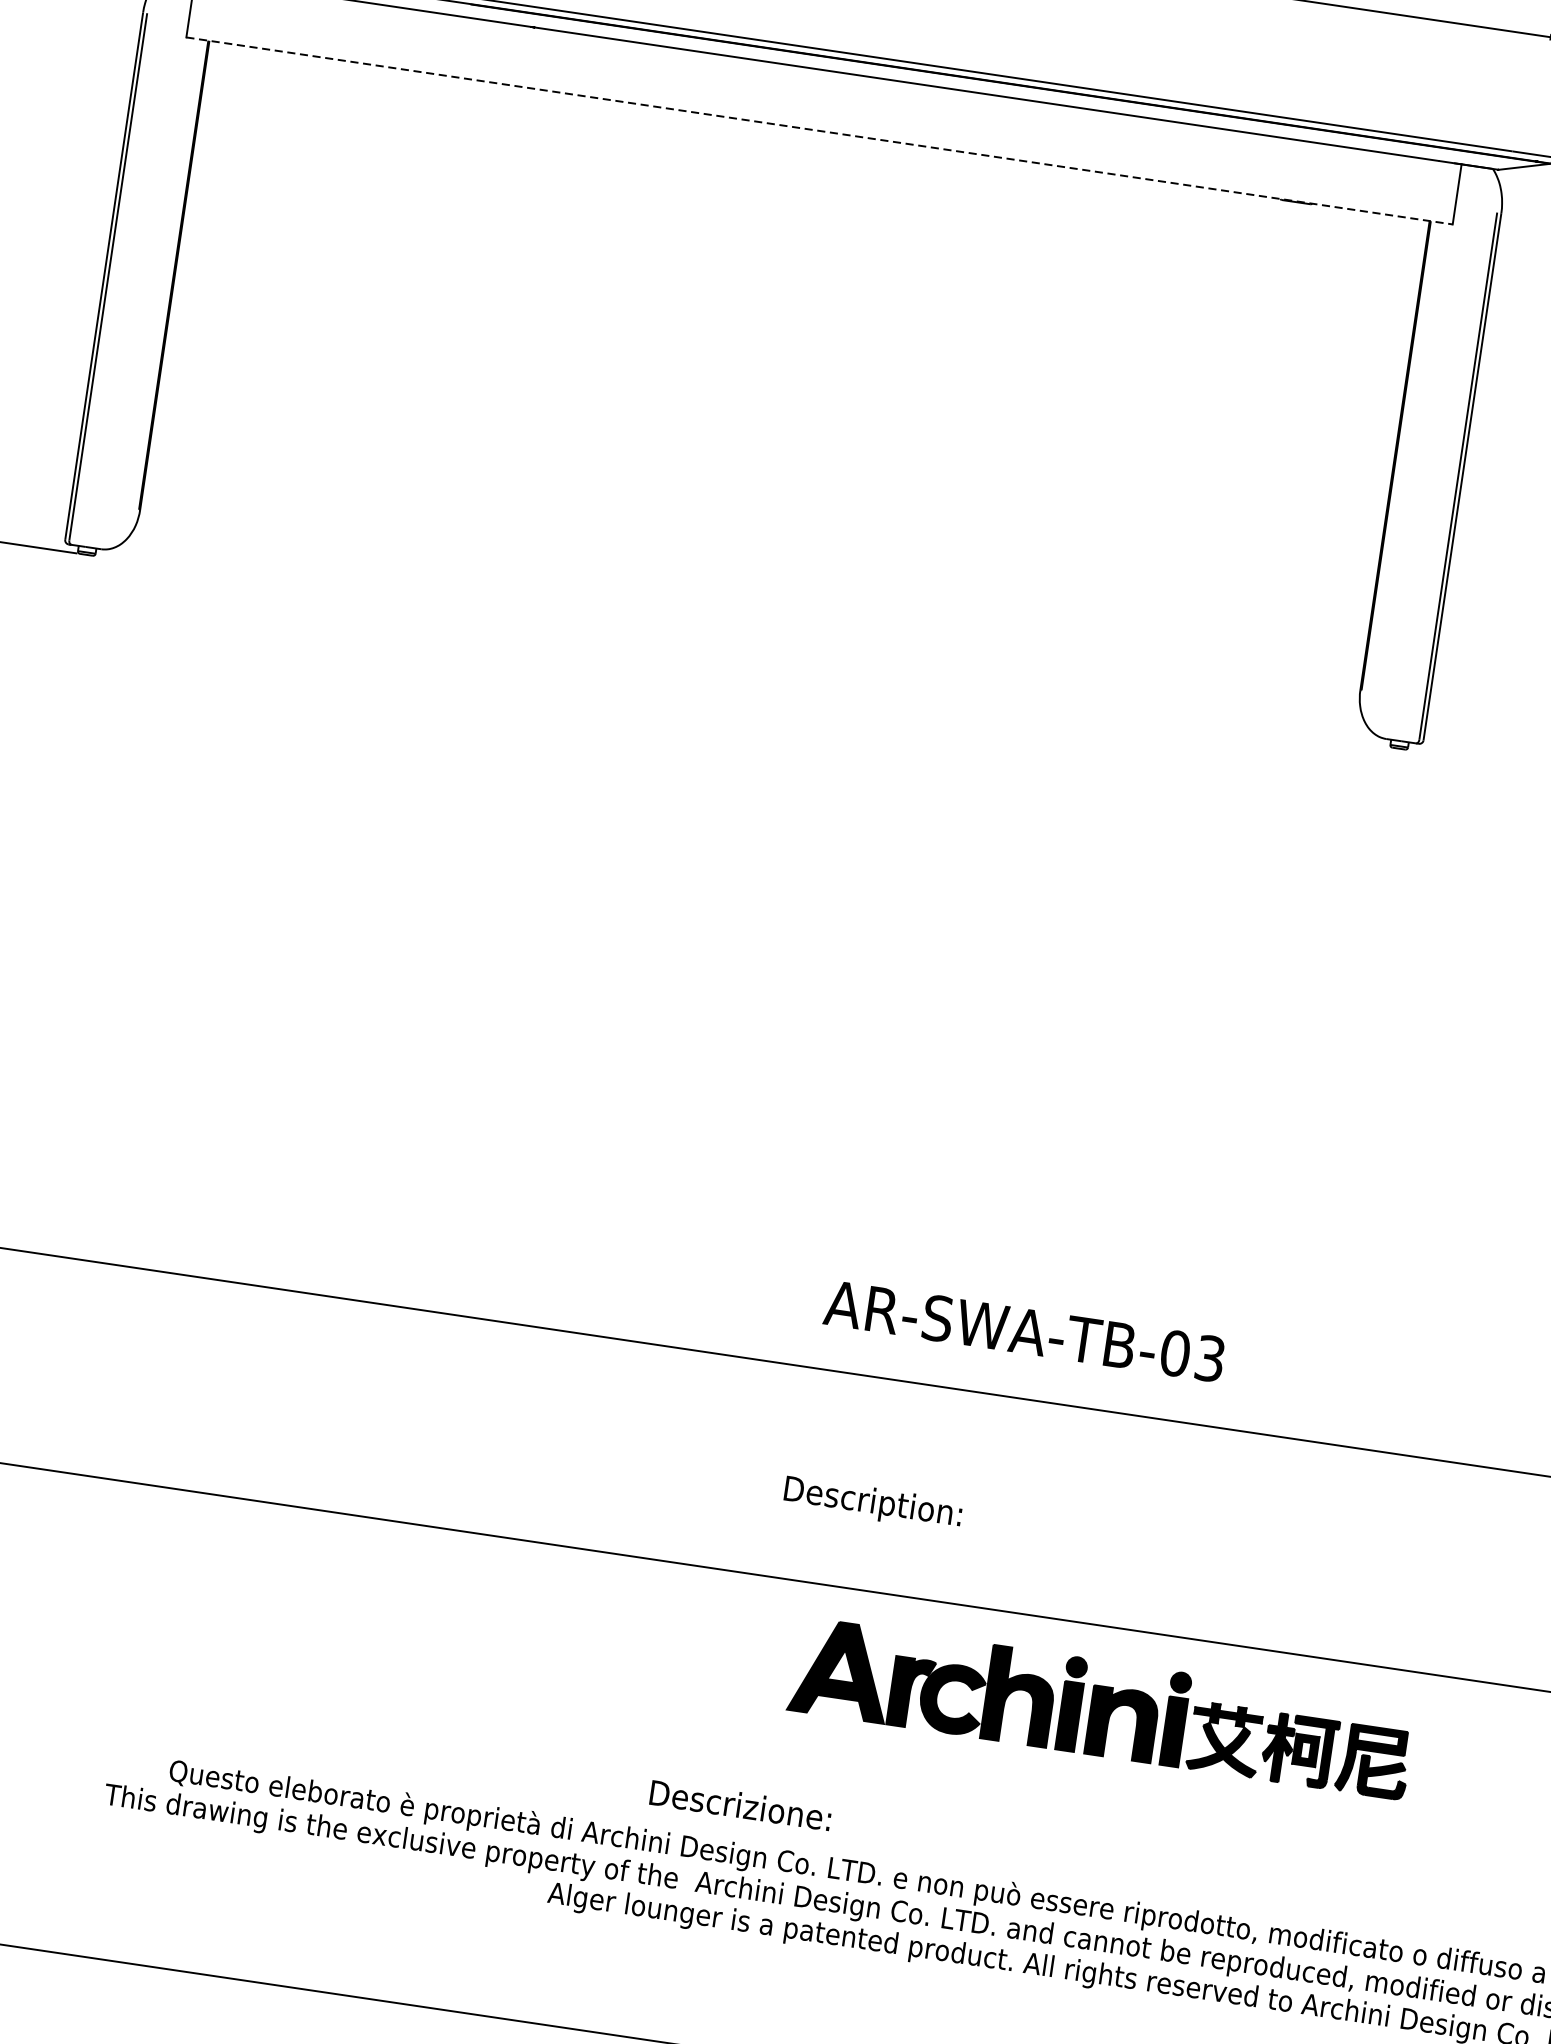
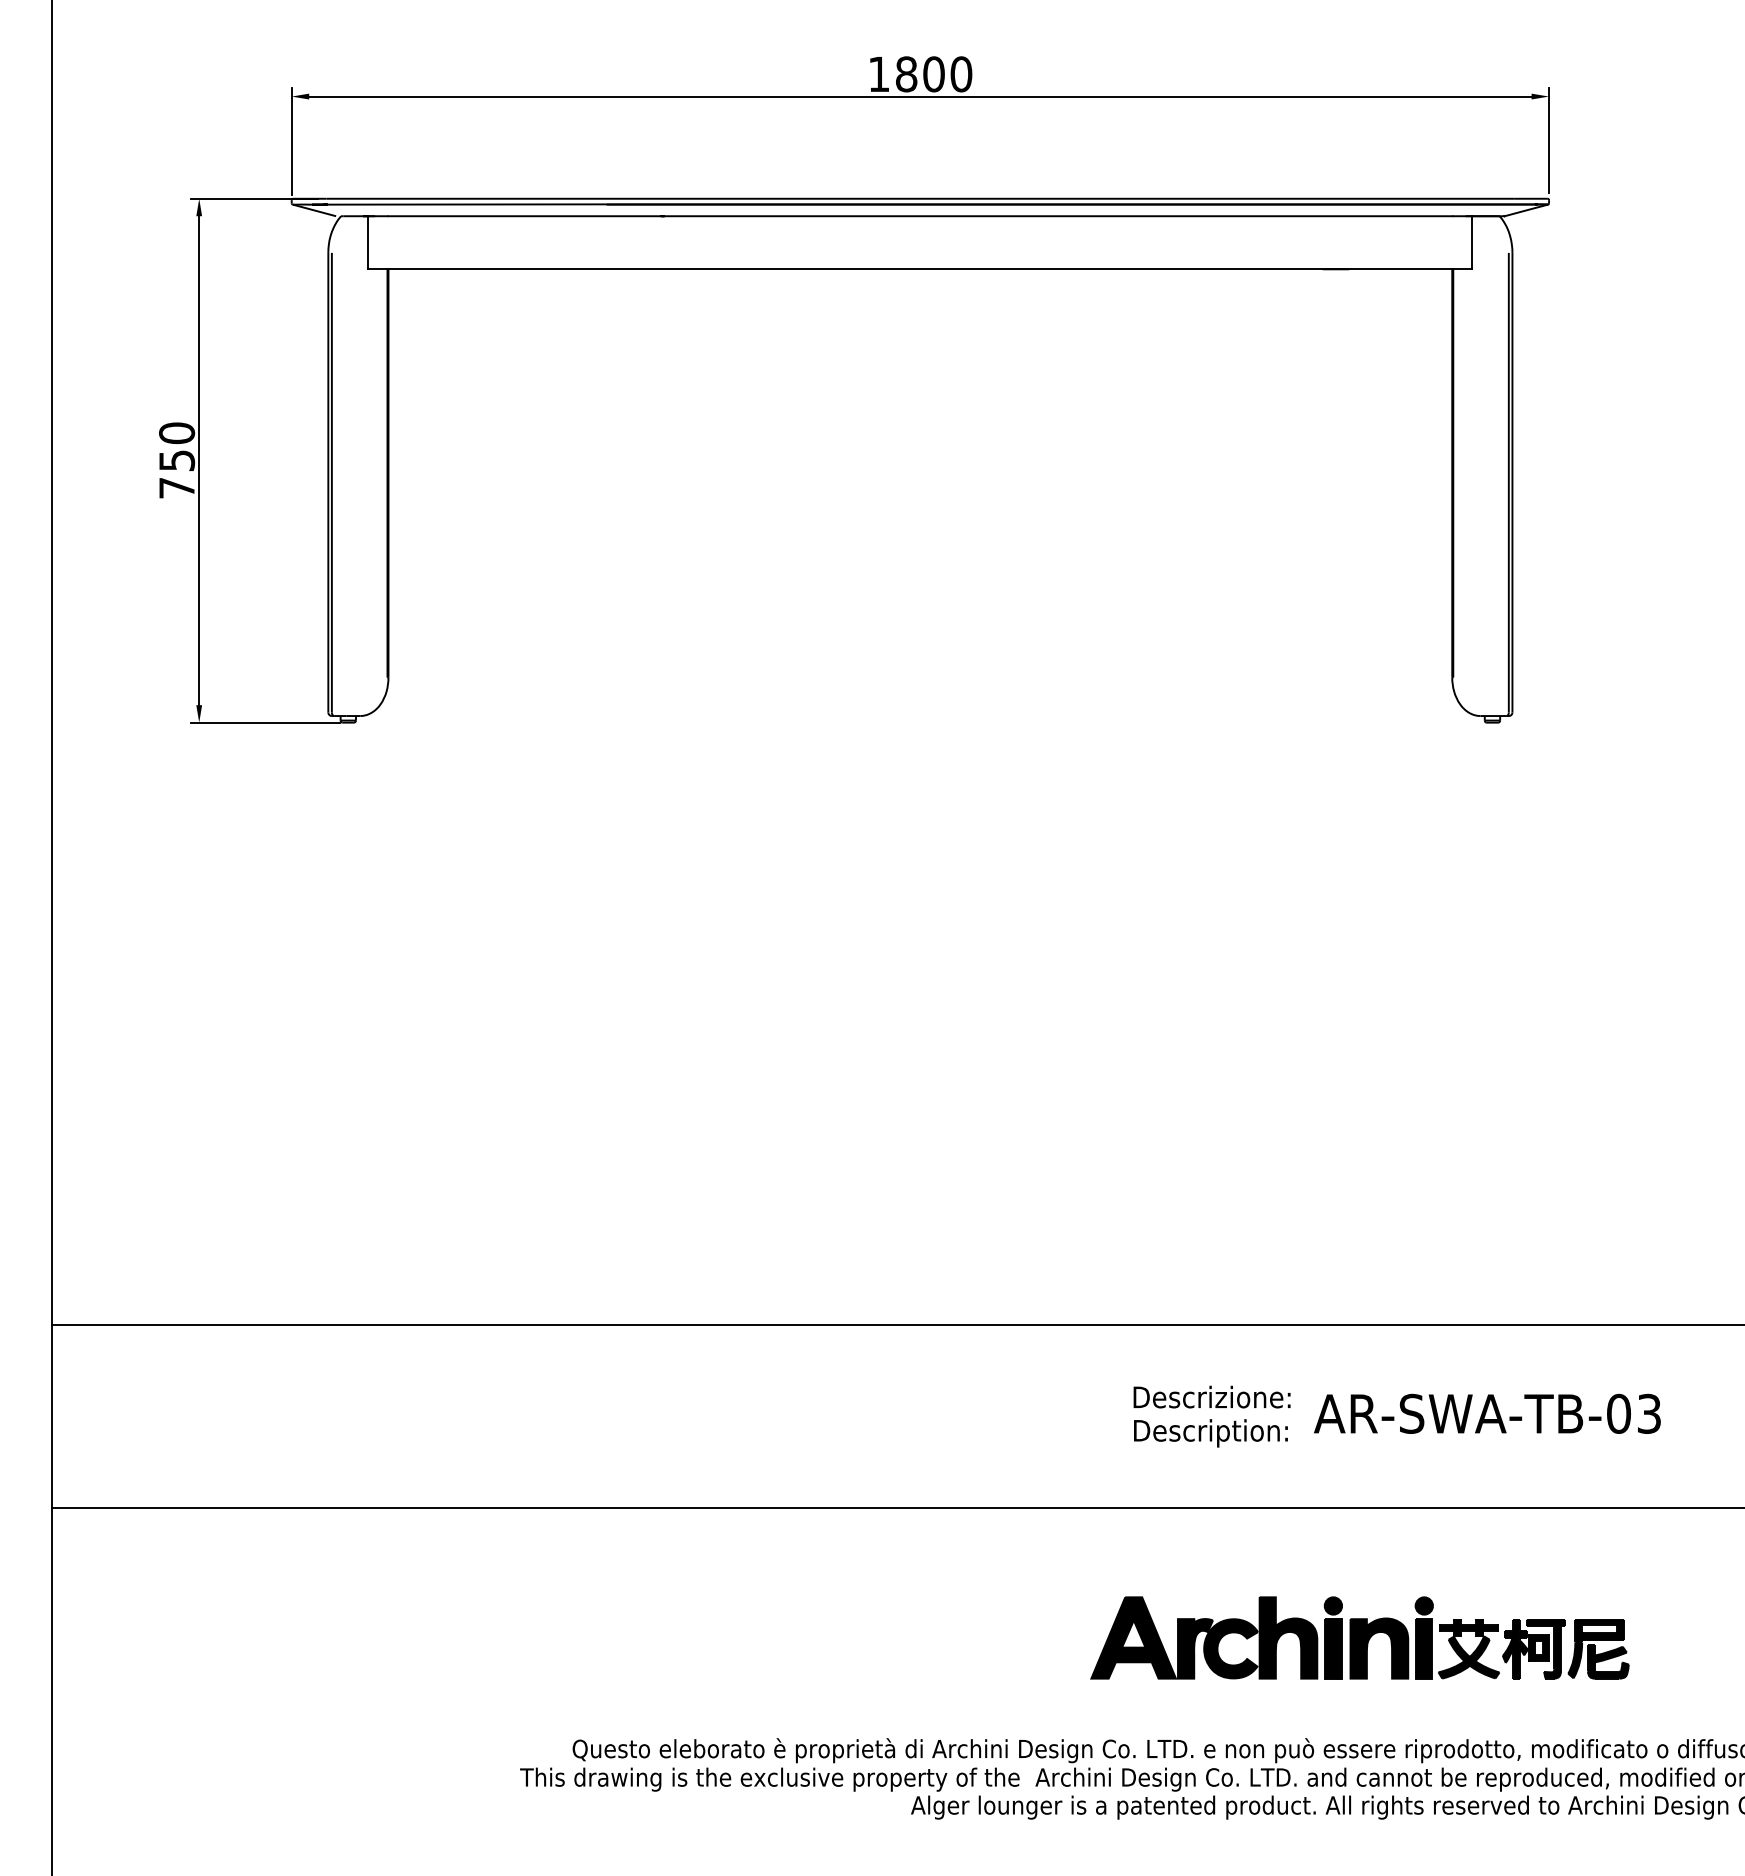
line: (819, 130) -> (920, 268), dashed -> solid
text: (1024, 1330) -> (1487, 1413), moved
text: (872, 1504) -> (1210, 1433), moved
part: (1101, 1707) -> (1359, 1637), moved
text: (740, 1804) -> (1211, 1396), moved

